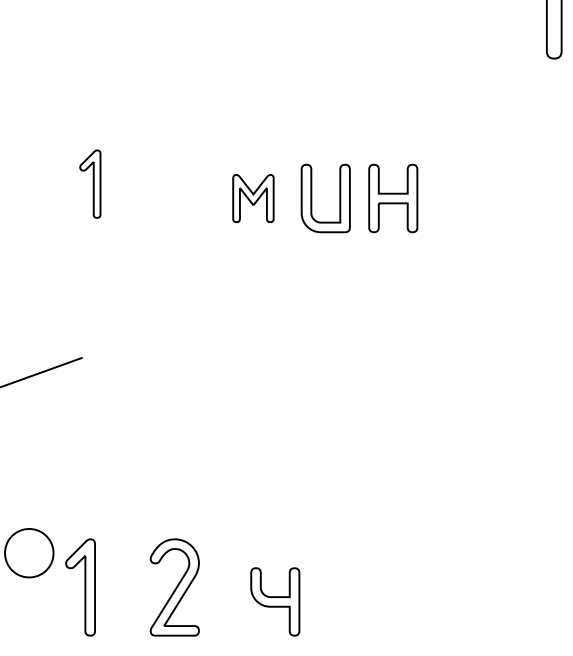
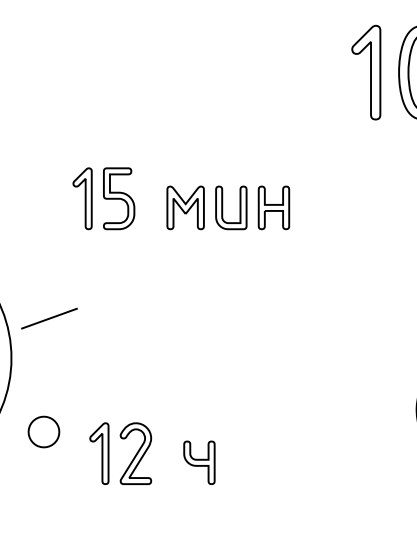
part: (90, 183) -> (82, 198), size x1.43
part: (148, 183) -> (119, 198), added
part: (253, 197) -> (185, 207), size x1.43
part: (80, 587) -> (99, 453), moved

